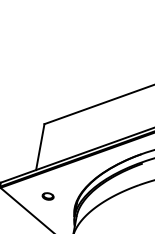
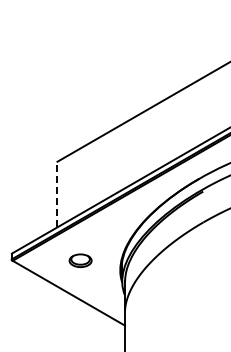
line: (40, 147) -> (57, 194), solid -> dashed
part: (48, 196) -> (80, 260), size x1.4

